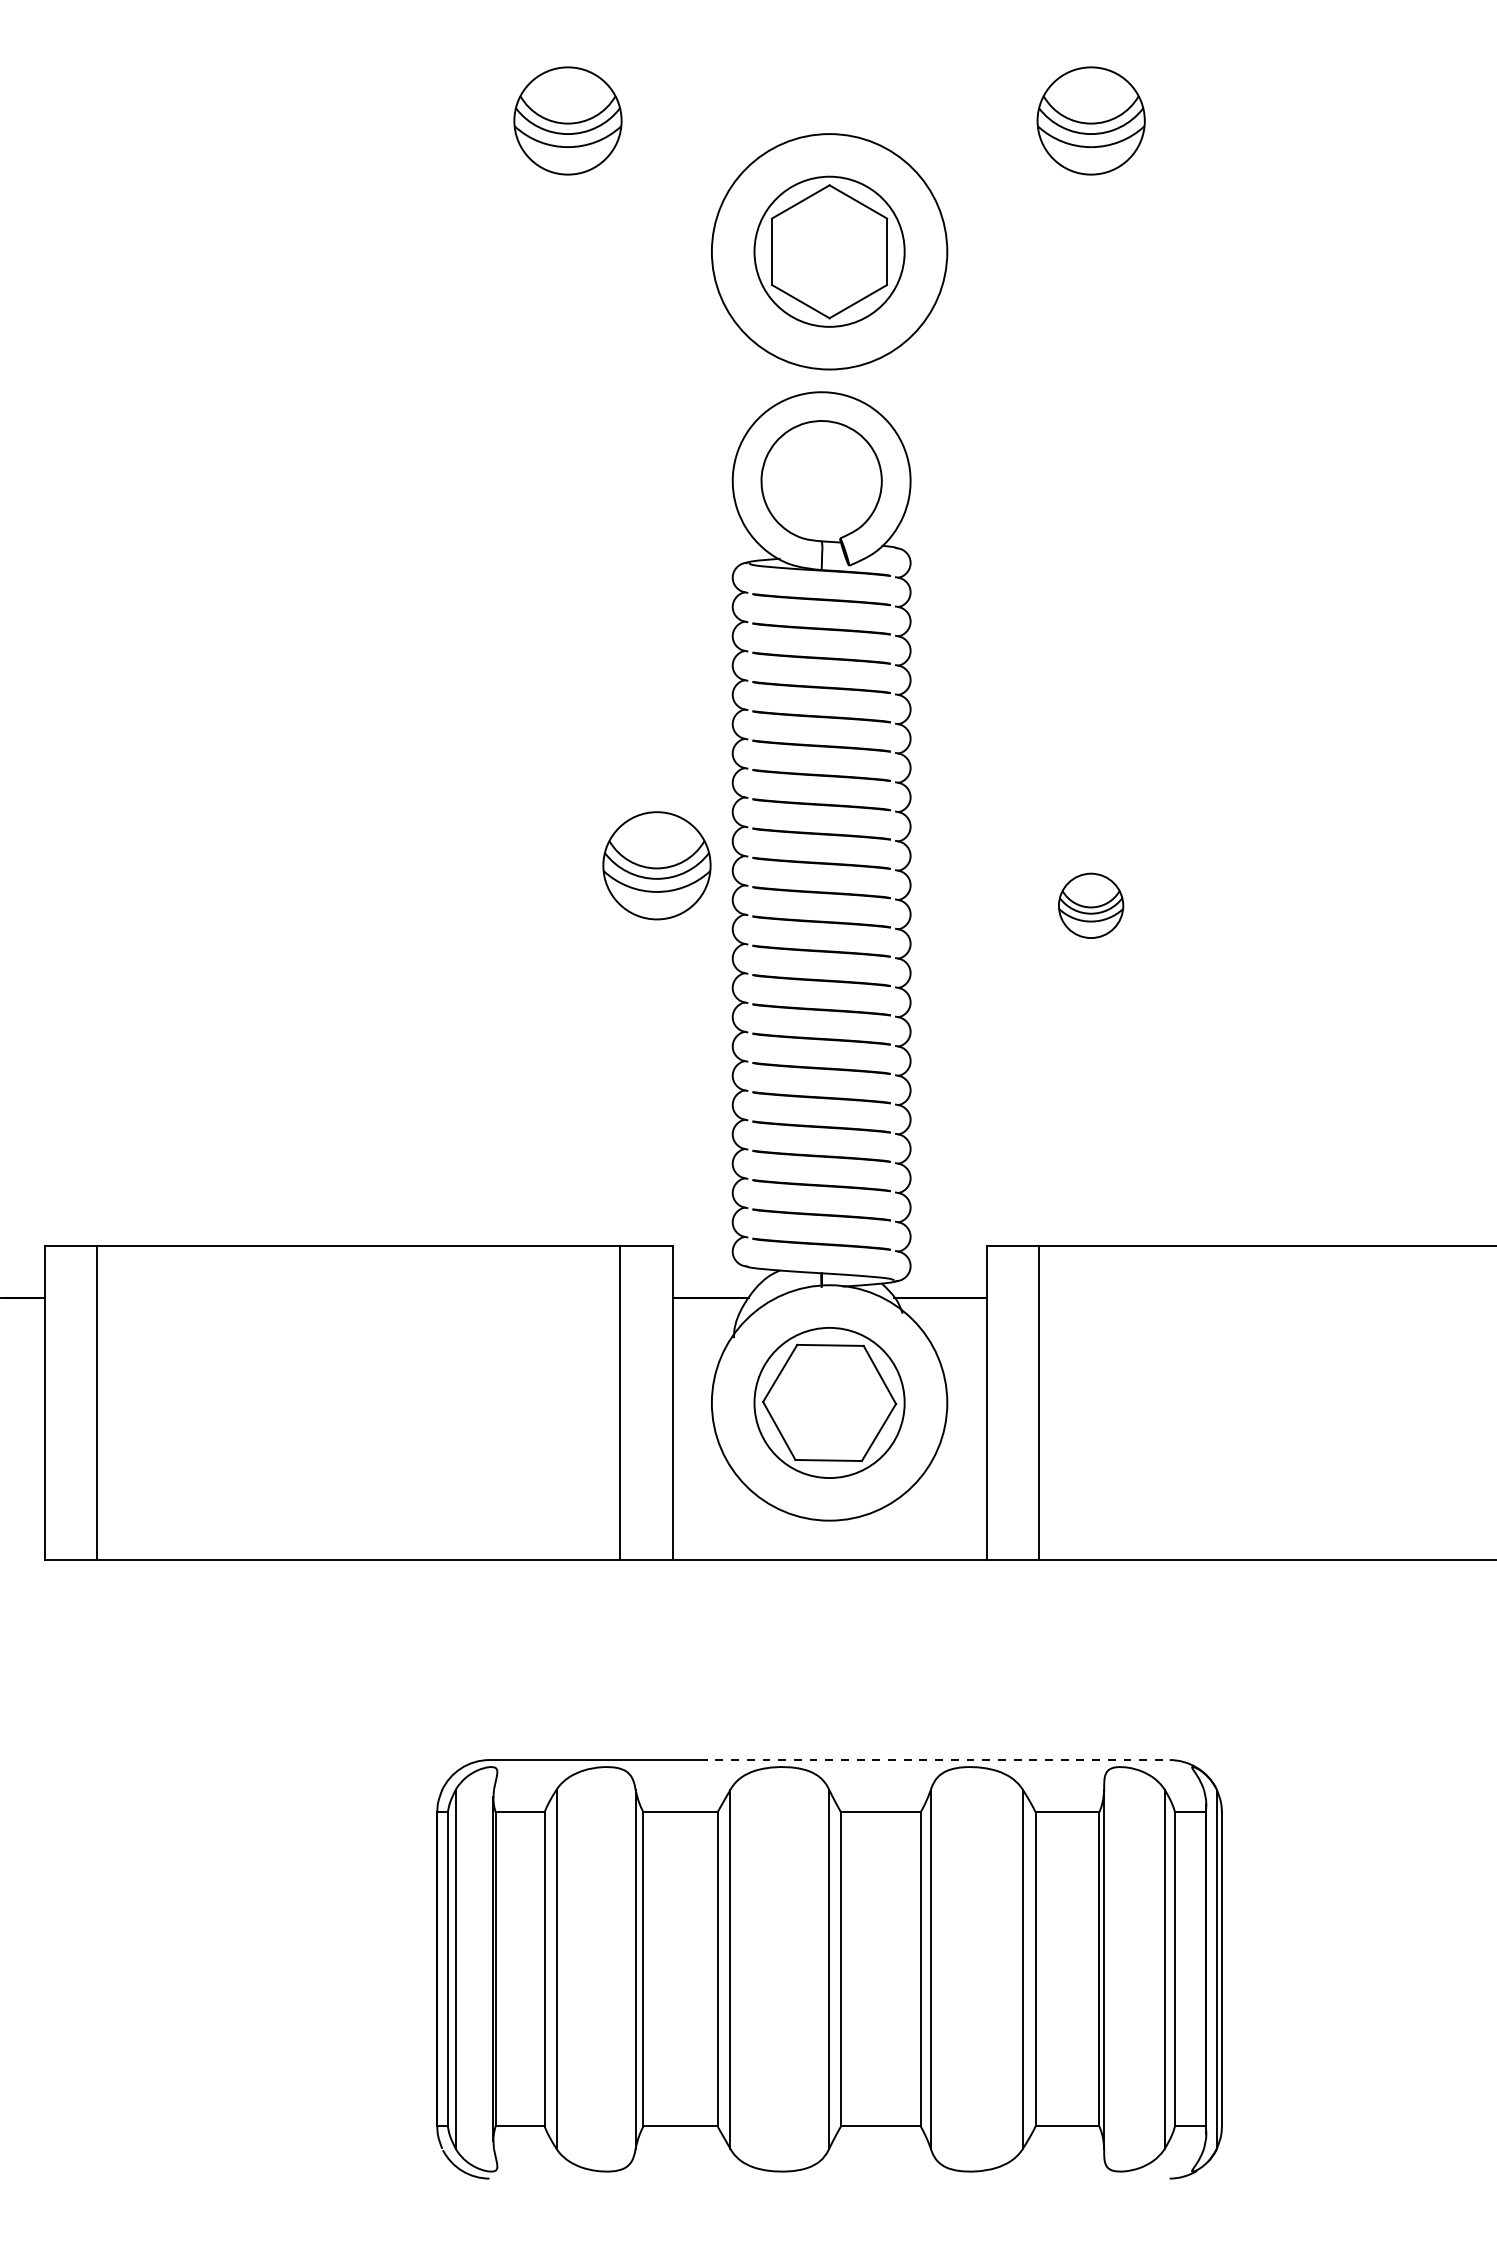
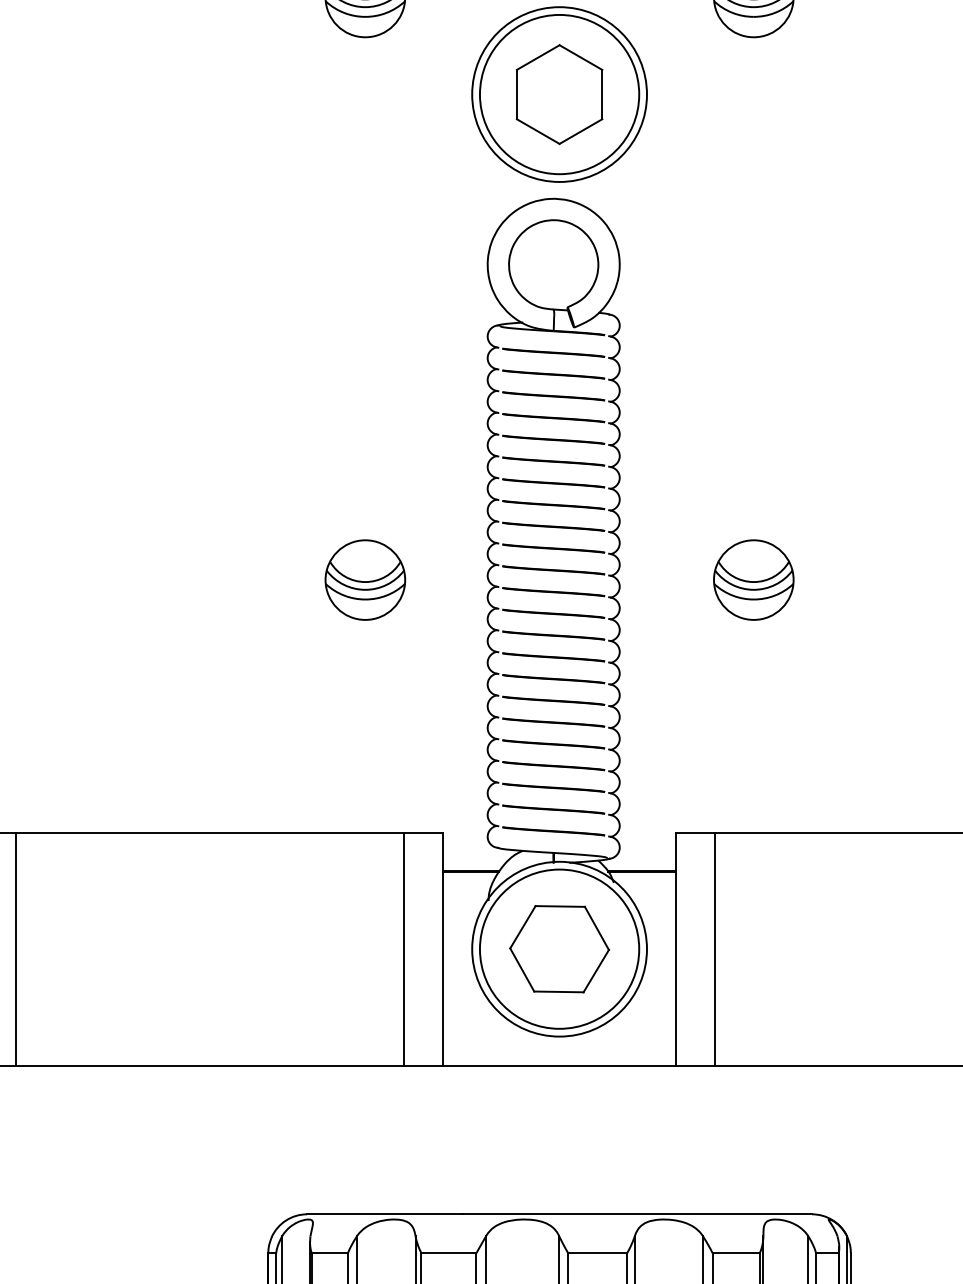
circle: (829, 251) -> (559, 94), size x1.43
part: (656, 865) -> (365, 579), moved
part: (1090, 905) -> (753, 579), size x1.67
circle: (829, 1402) -> (559, 948), size x1.43
line: (934, 1760) -> (637, 1214), dashed -> solid

